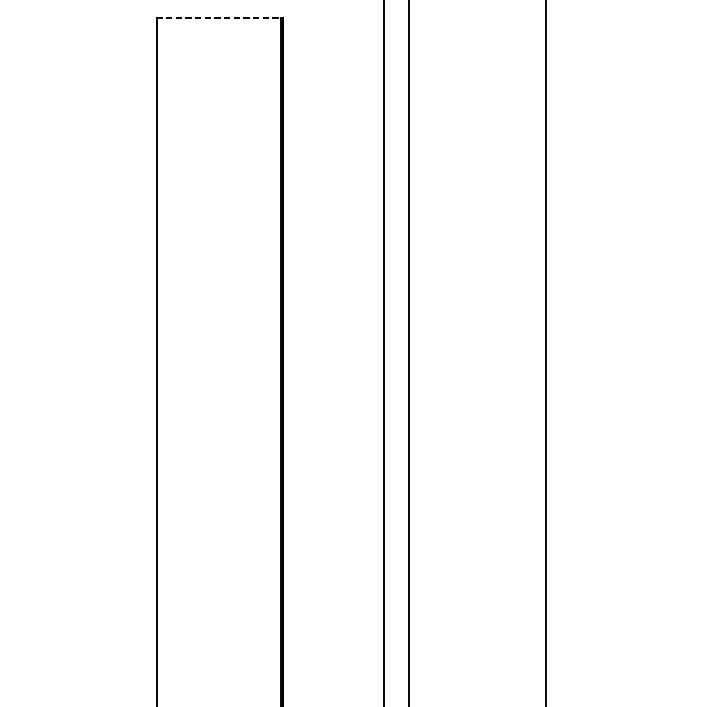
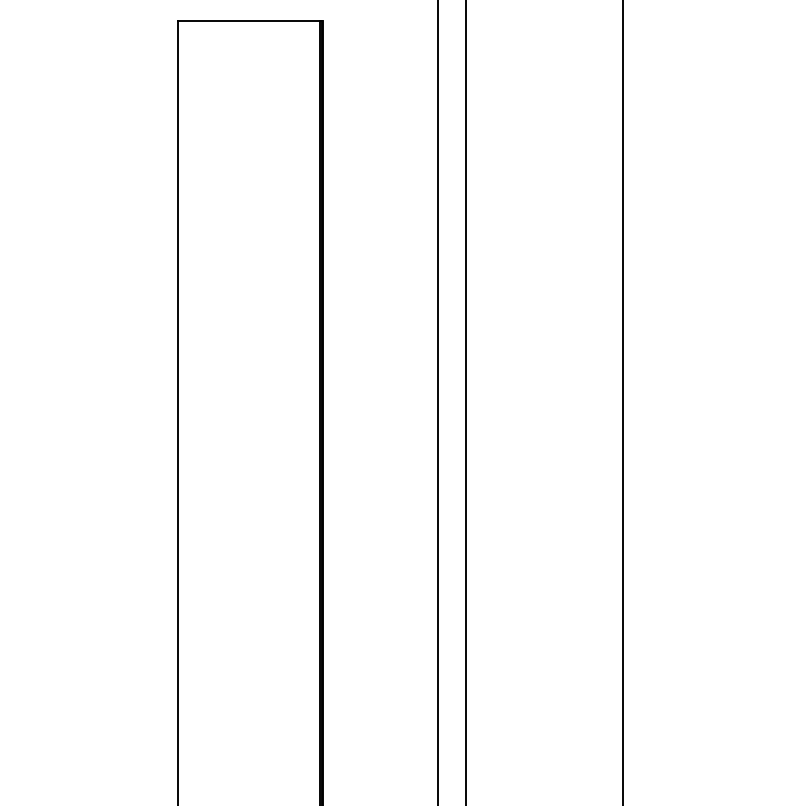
line: (219, 17) -> (250, 20), dashed -> solid

